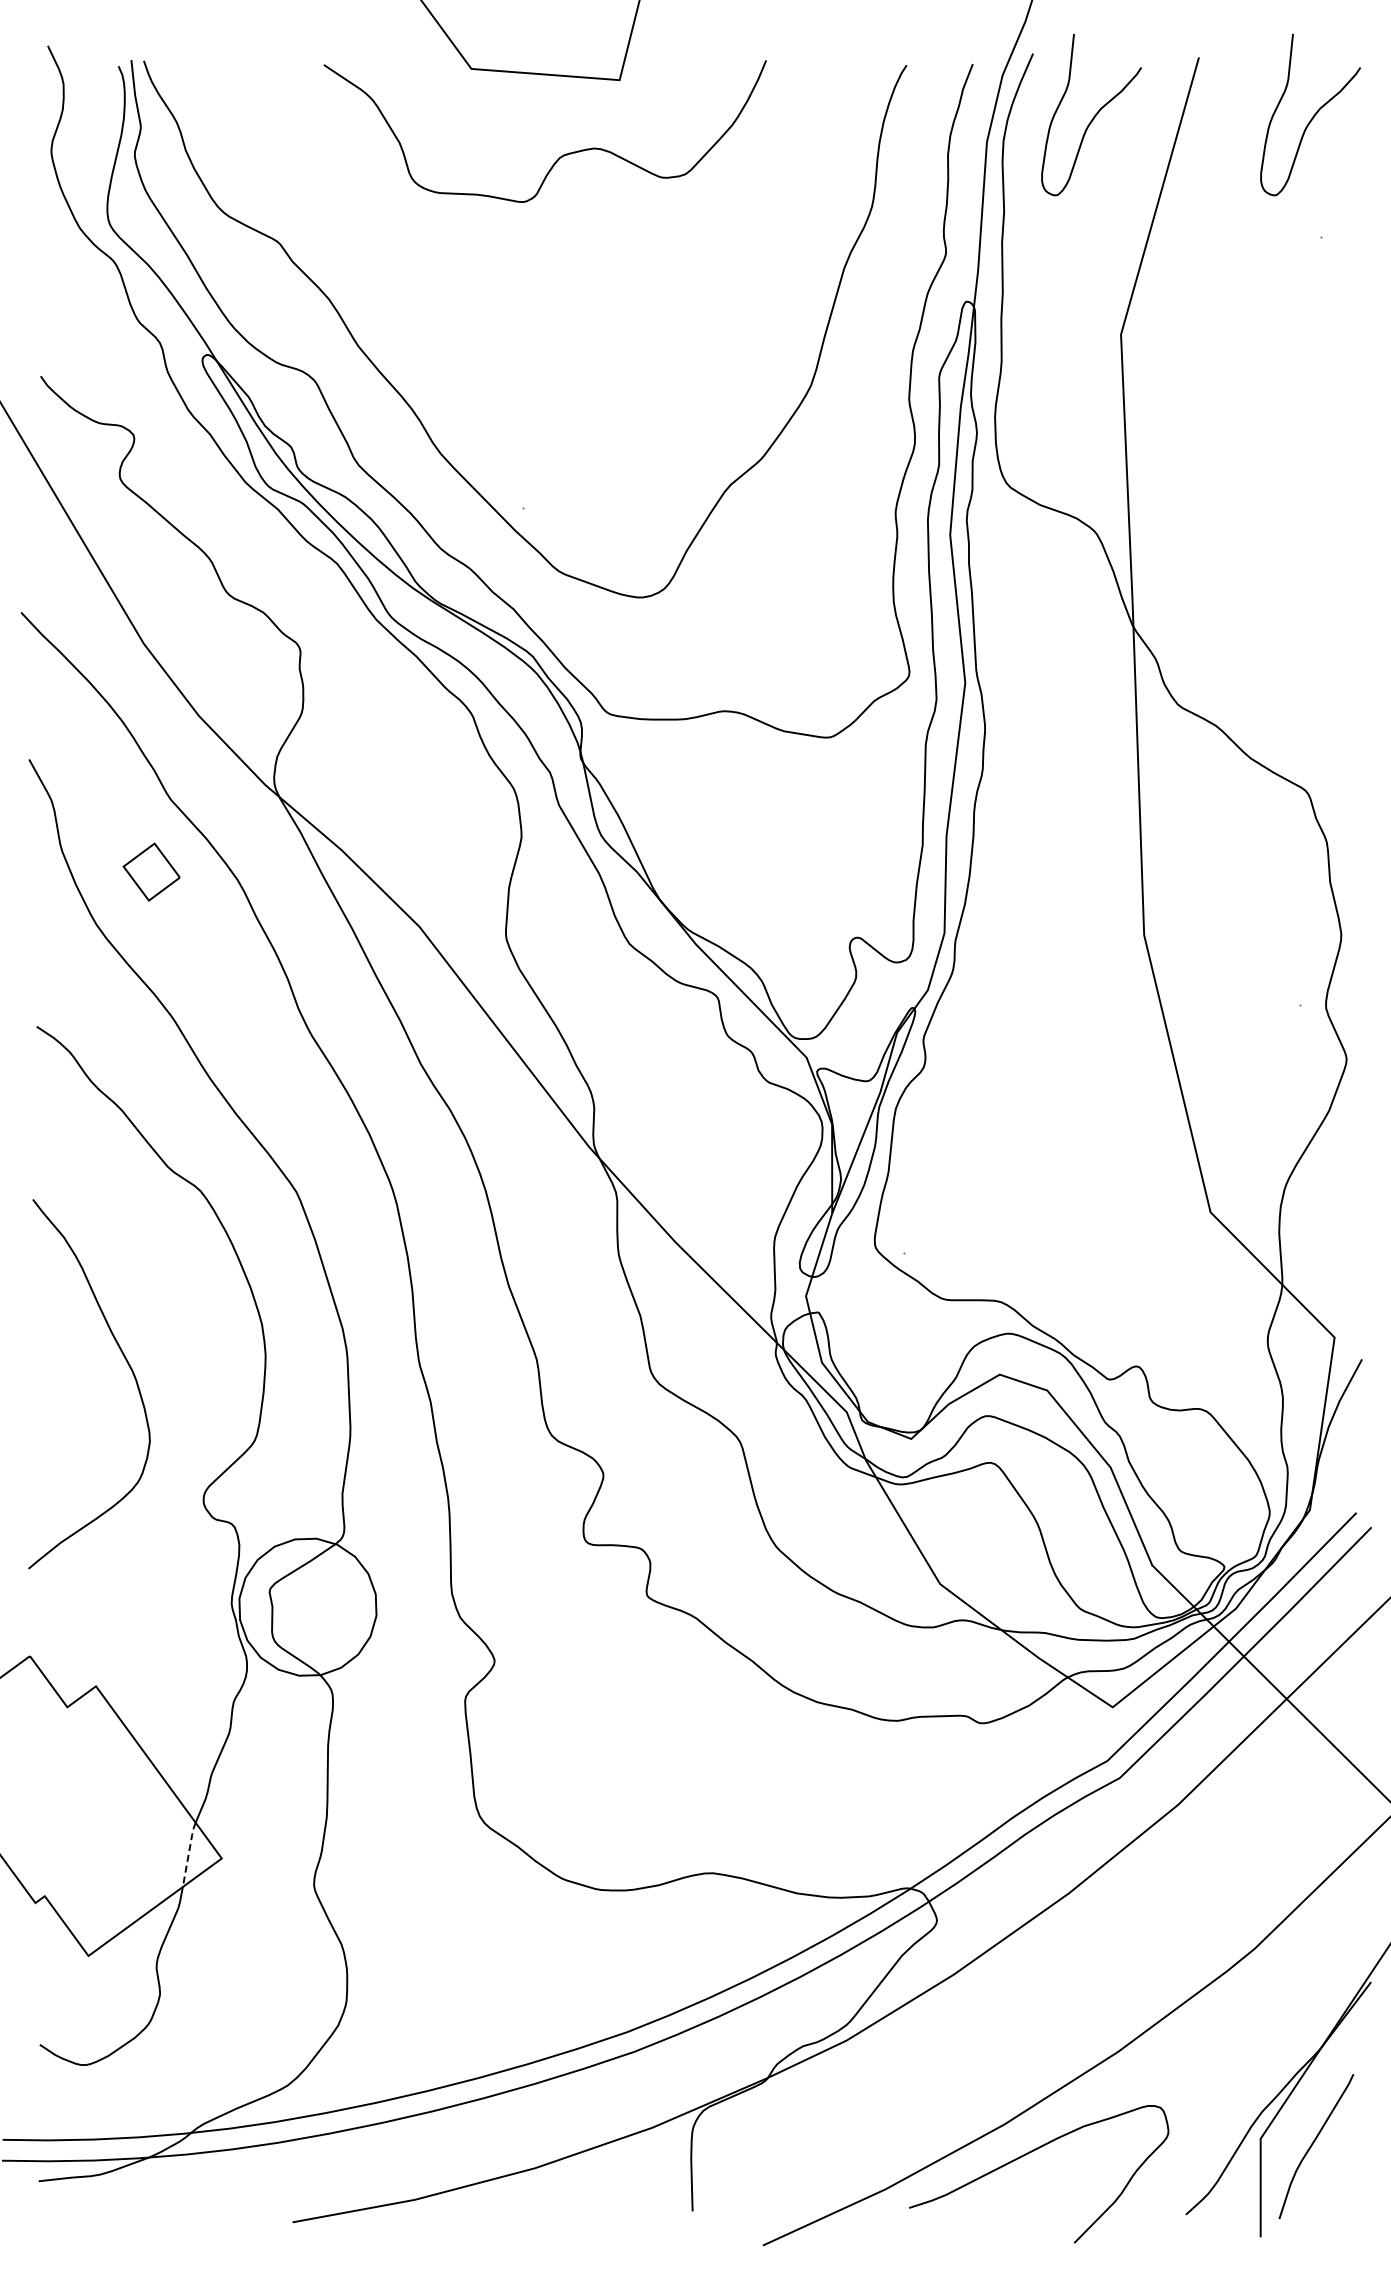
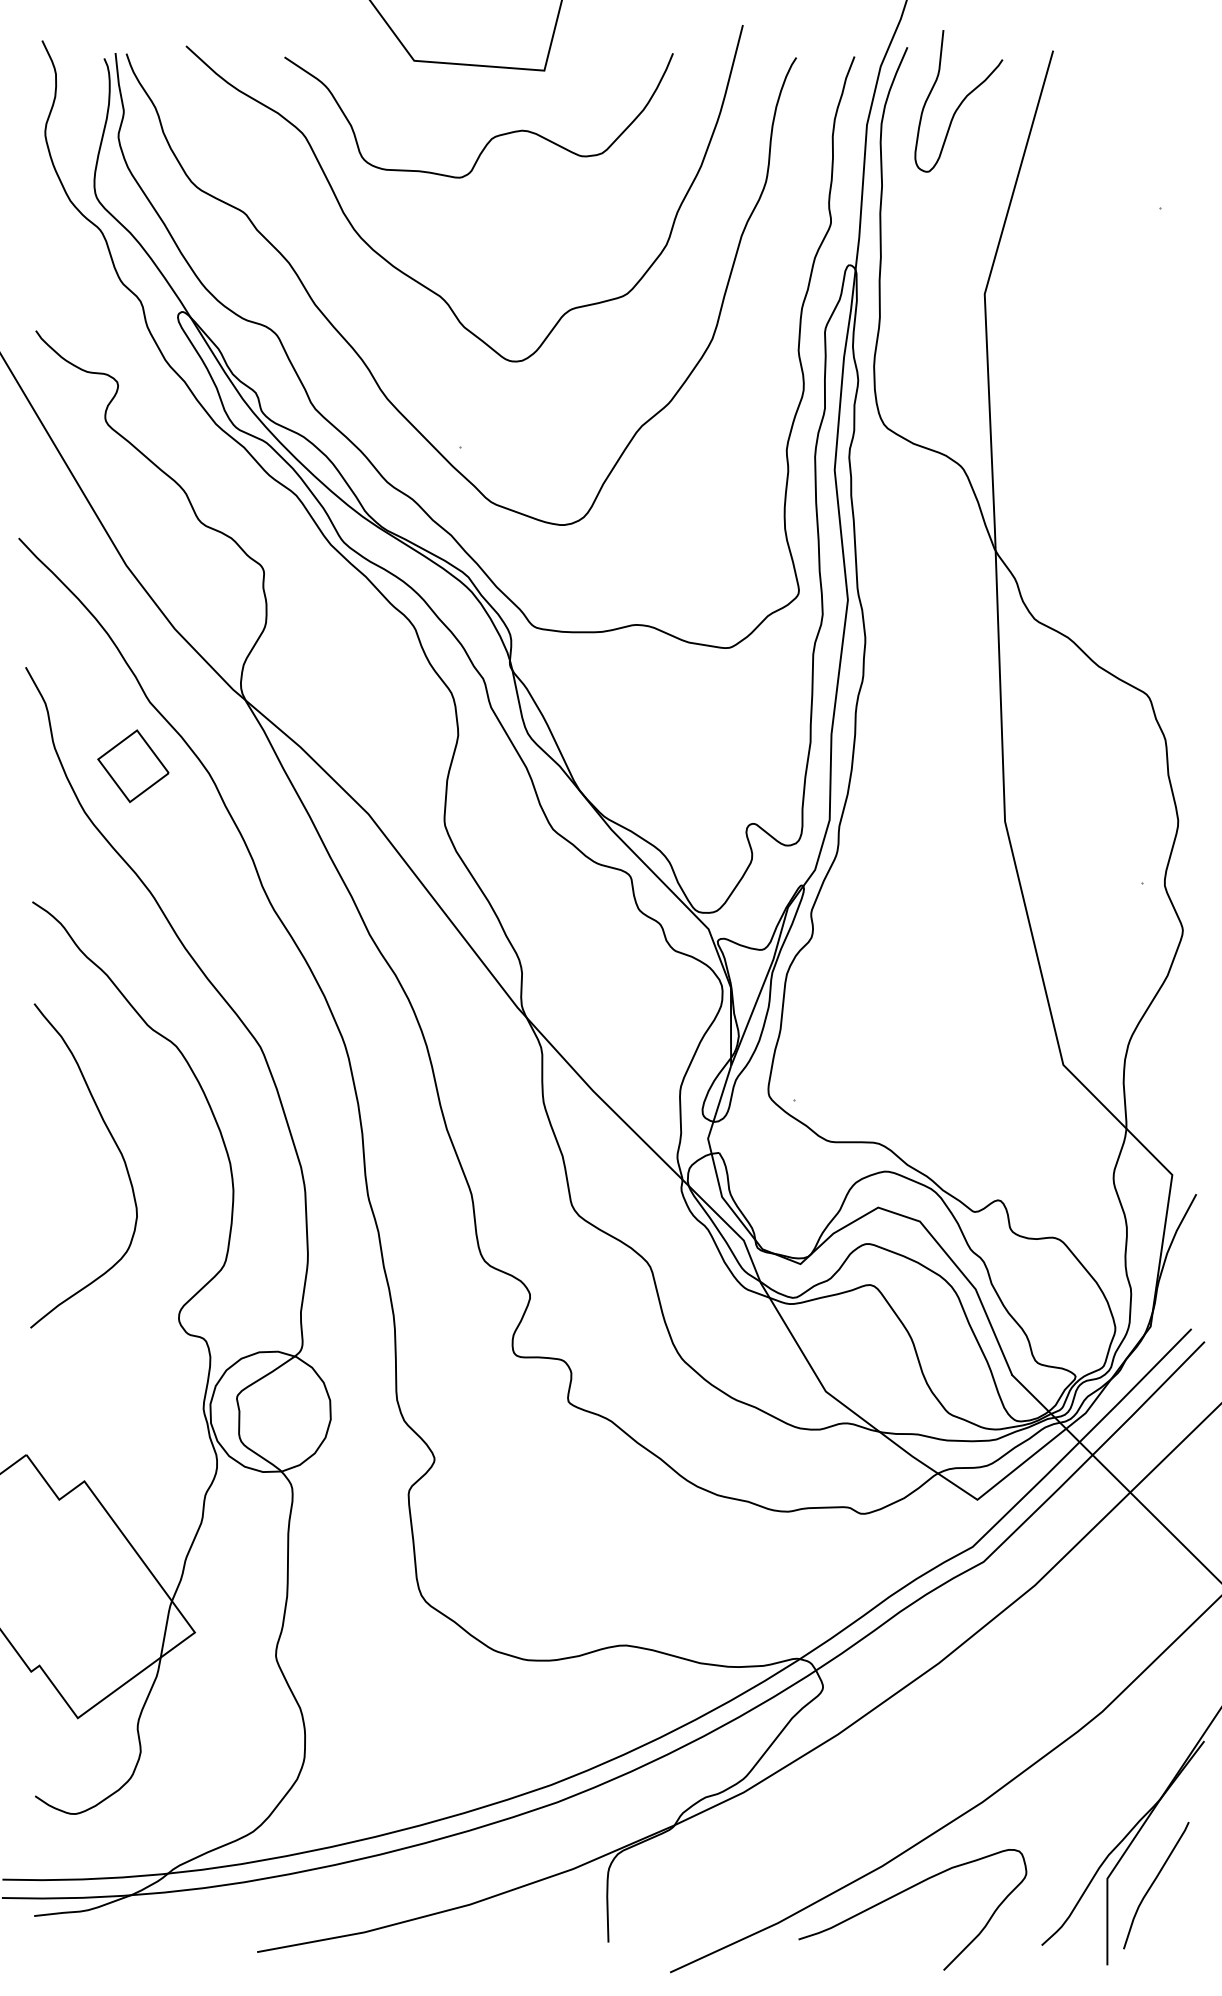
curve: (1312, 116) -> (1152, 102), removed
curve: (467, 314) -> (410, 276), added
part: (151, 871) -> (133, 765), size x1.43
curve: (127, 1364) -> (117, 1148), moved
line: (188, 1853) -> (165, 1628), dashed -> solid

